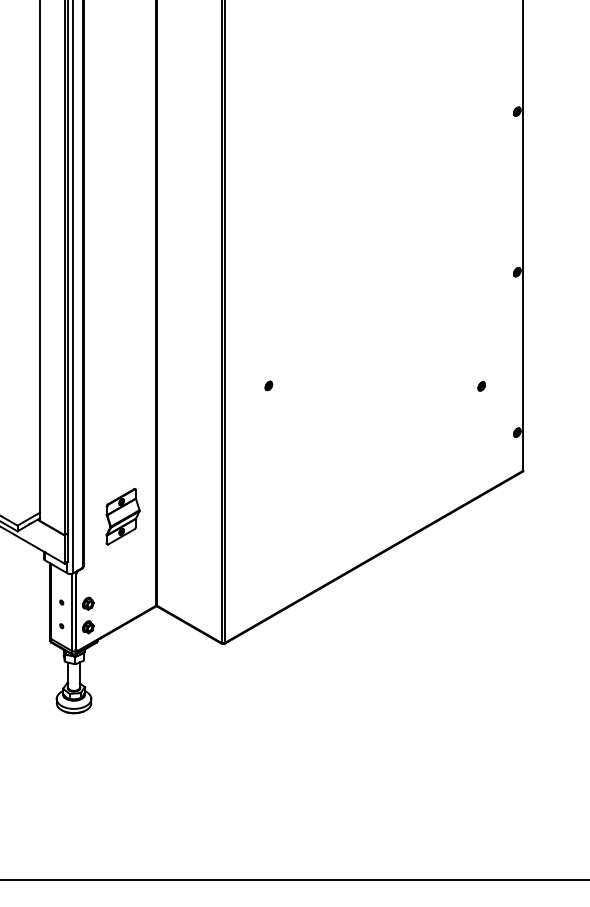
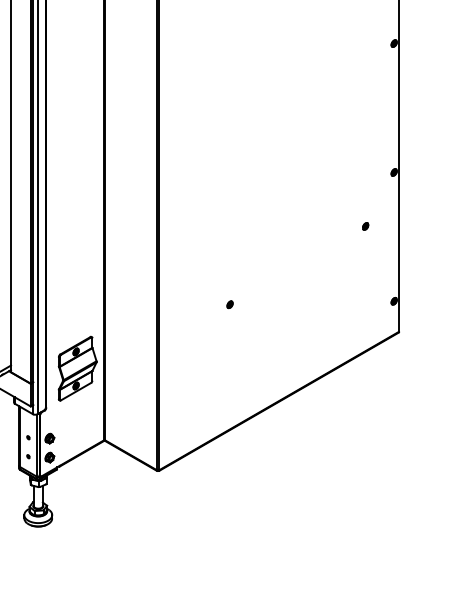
part: (268, 385) -> (229, 304), moved
part: (481, 386) -> (365, 226), moved
part: (122, 516) -> (77, 368), size x1.43

